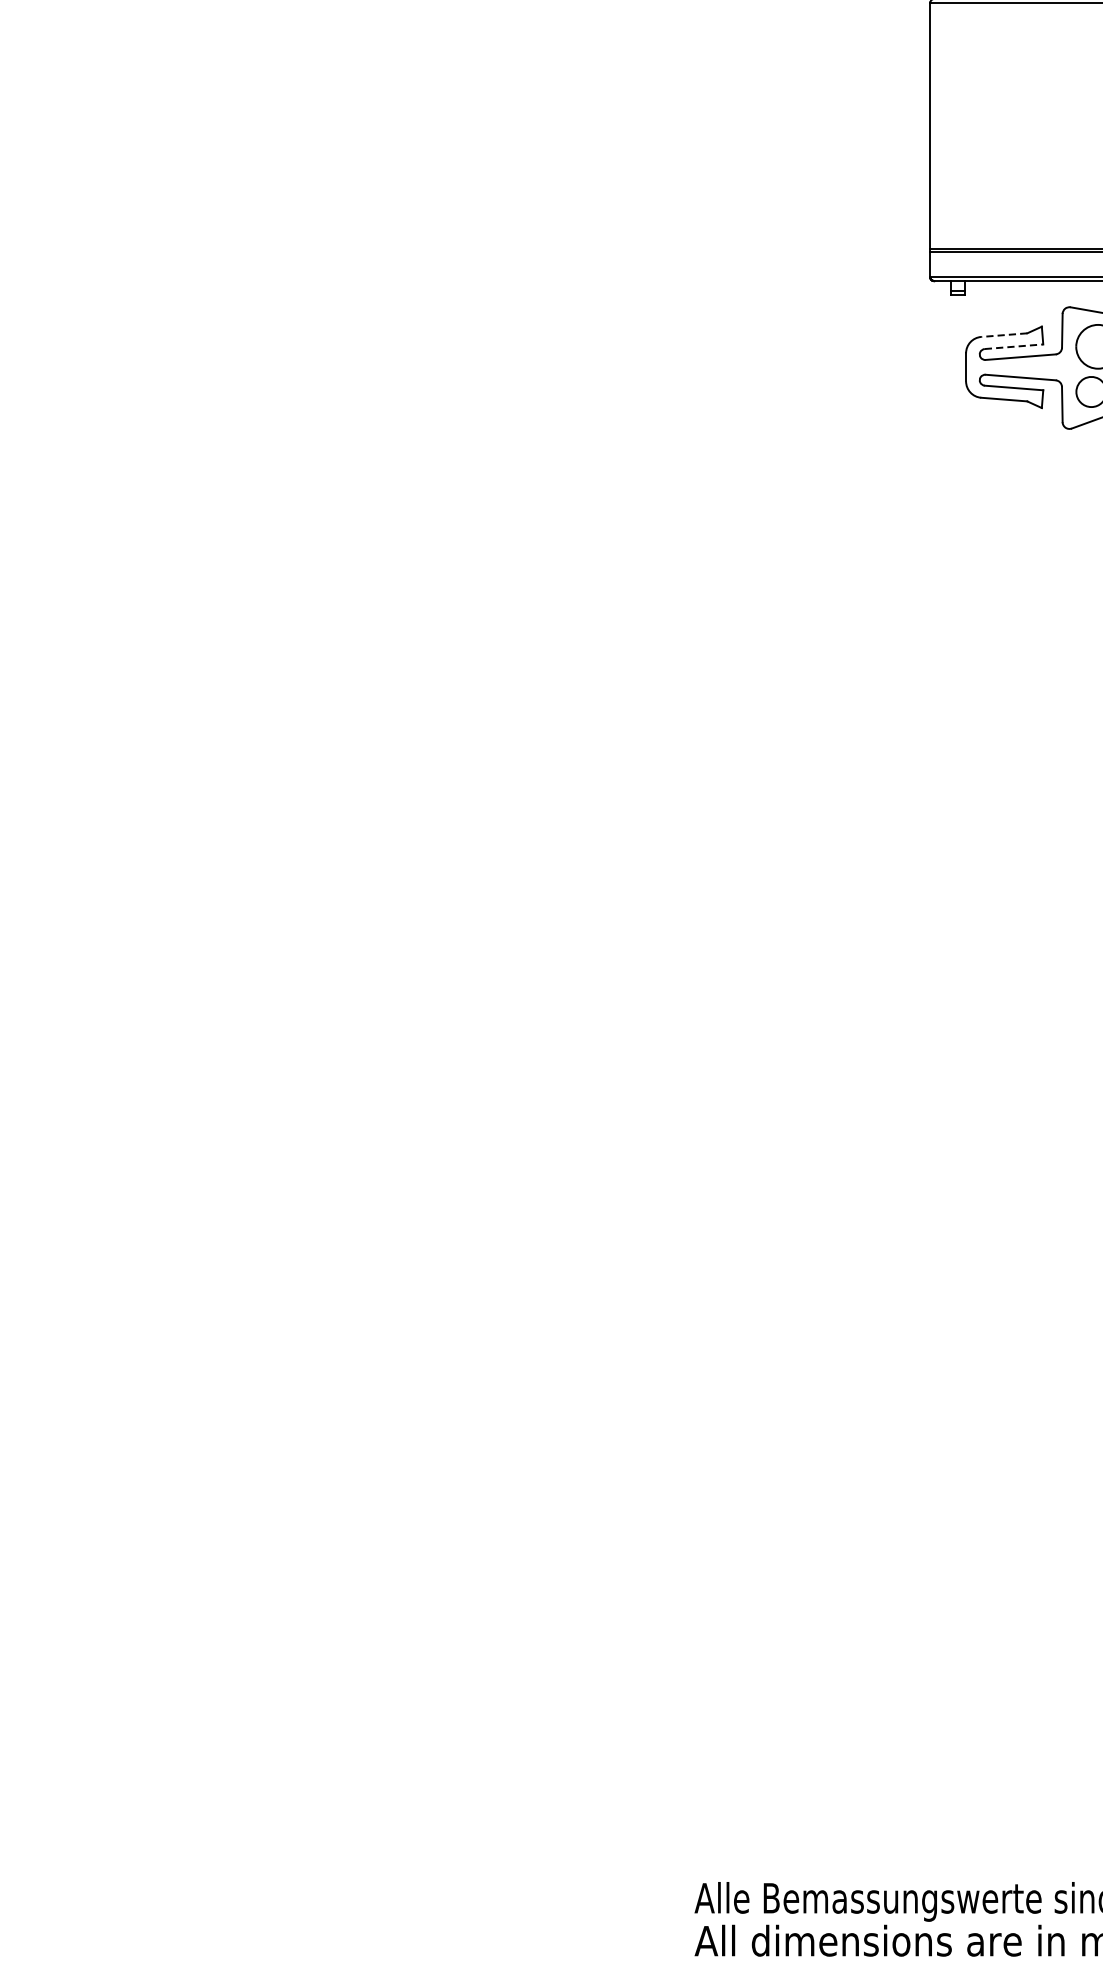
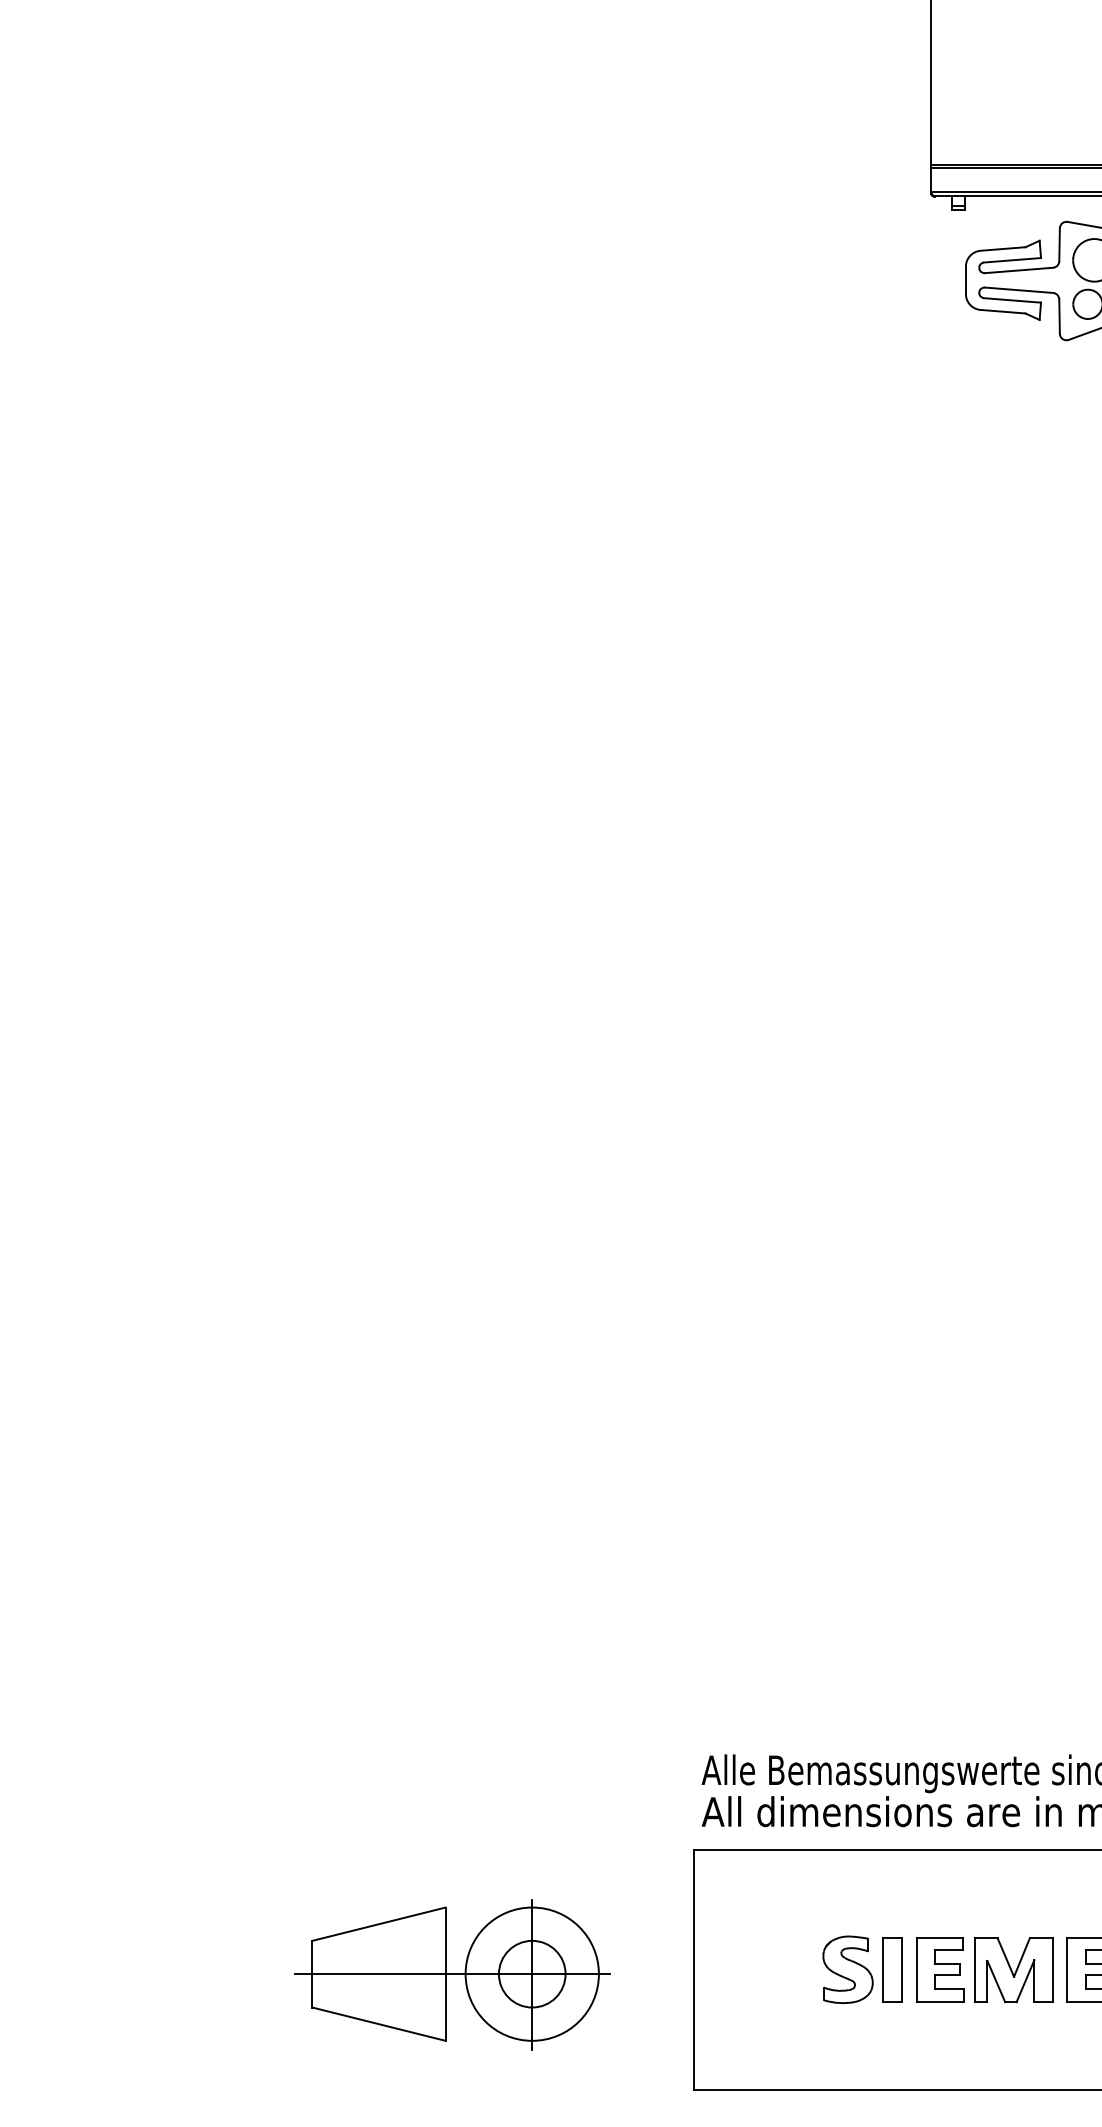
line: (1003, 335) -> (1002, 249), dashed -> solid
line: (1013, 346) -> (1012, 260), dashed -> solid

